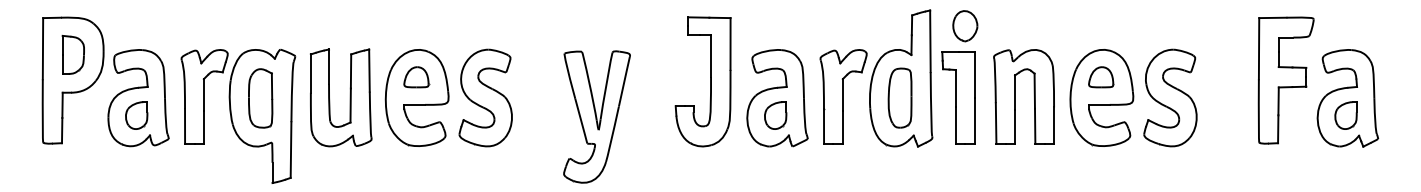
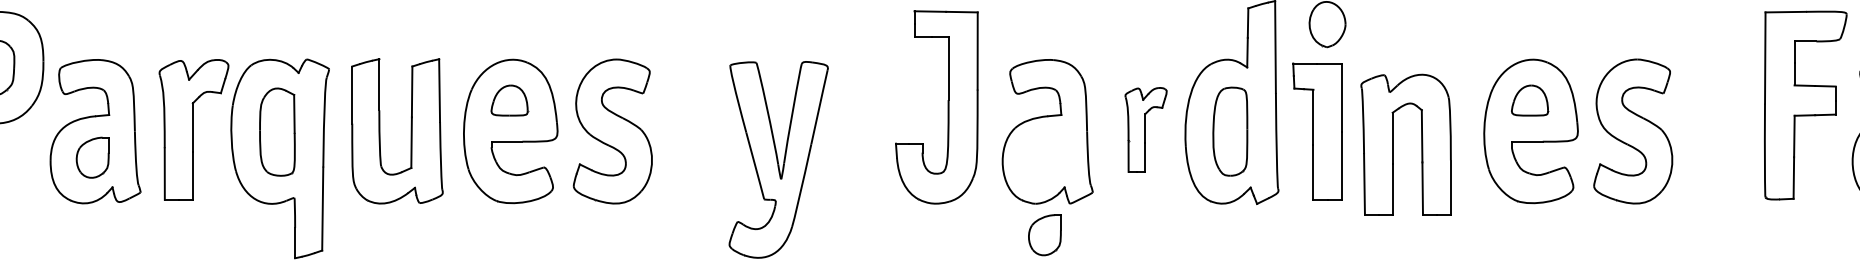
part: (843, 96) -> (1146, 129), size x0.6
part: (1015, 96) -> (1393, 144), moved
part: (775, 115) -> (1044, 235), moved

